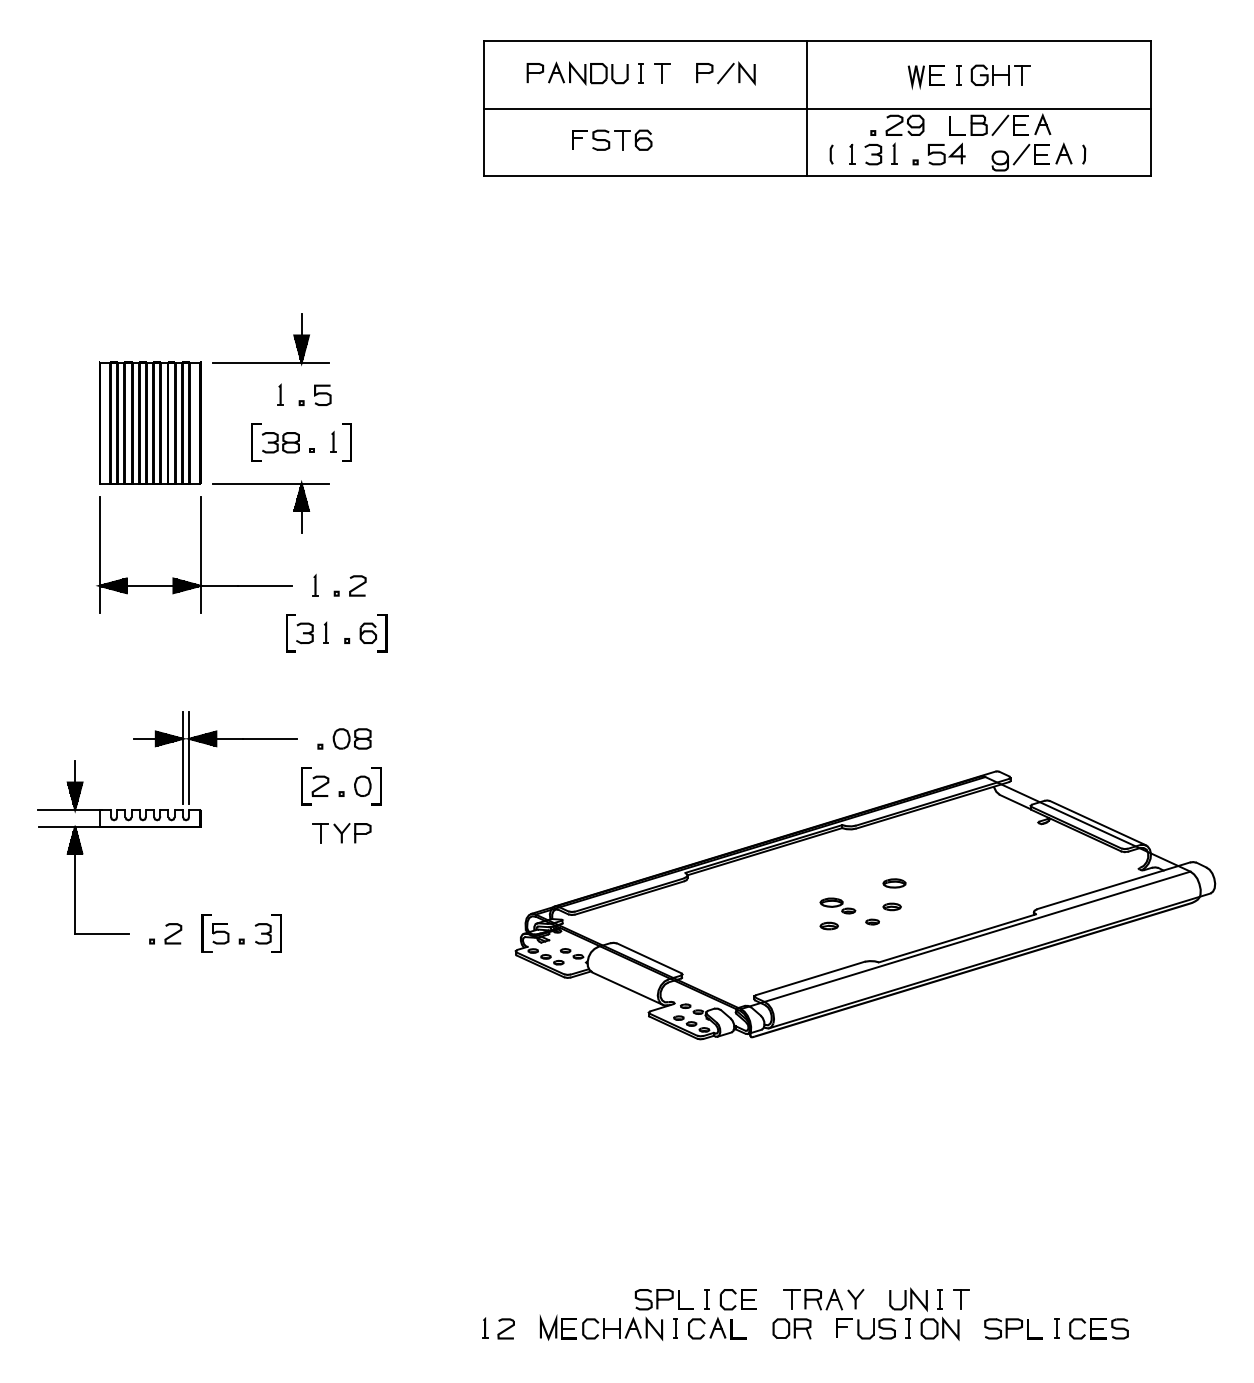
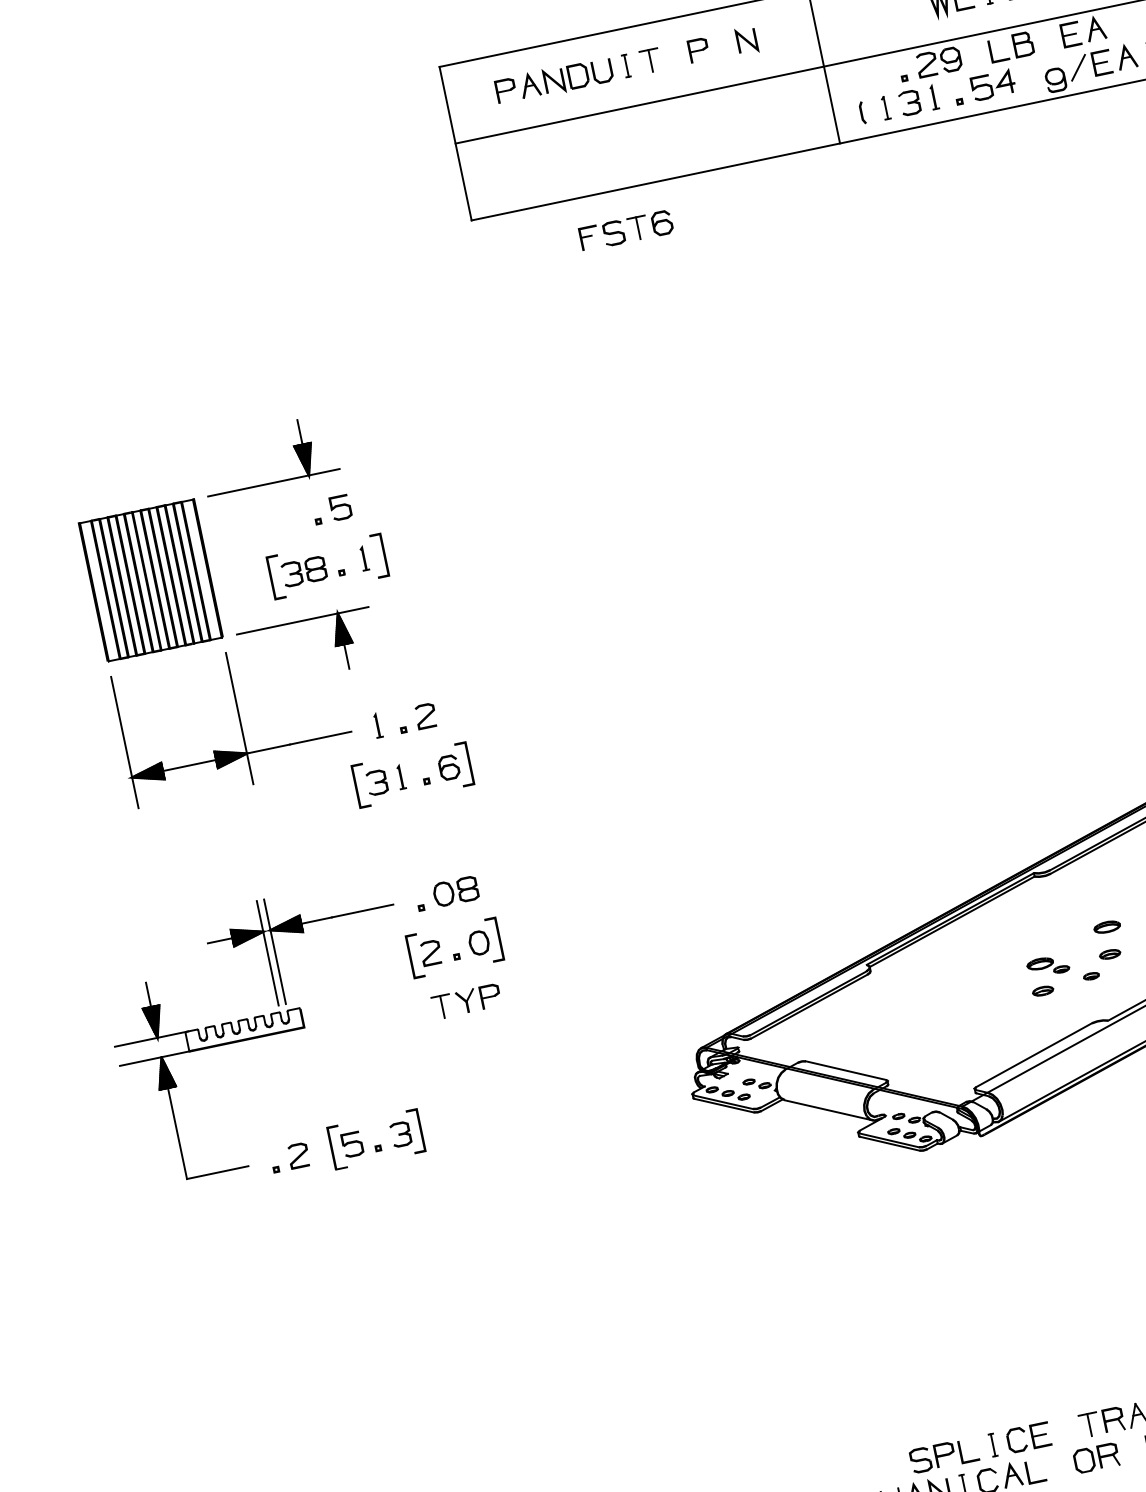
line: (725, 73) -> (722, 45), removed
line: (1000, 124) -> (1047, 38), removed
part: (612, 139) -> (626, 229), moved
part: (280, 394) -> (292, 516), removed

